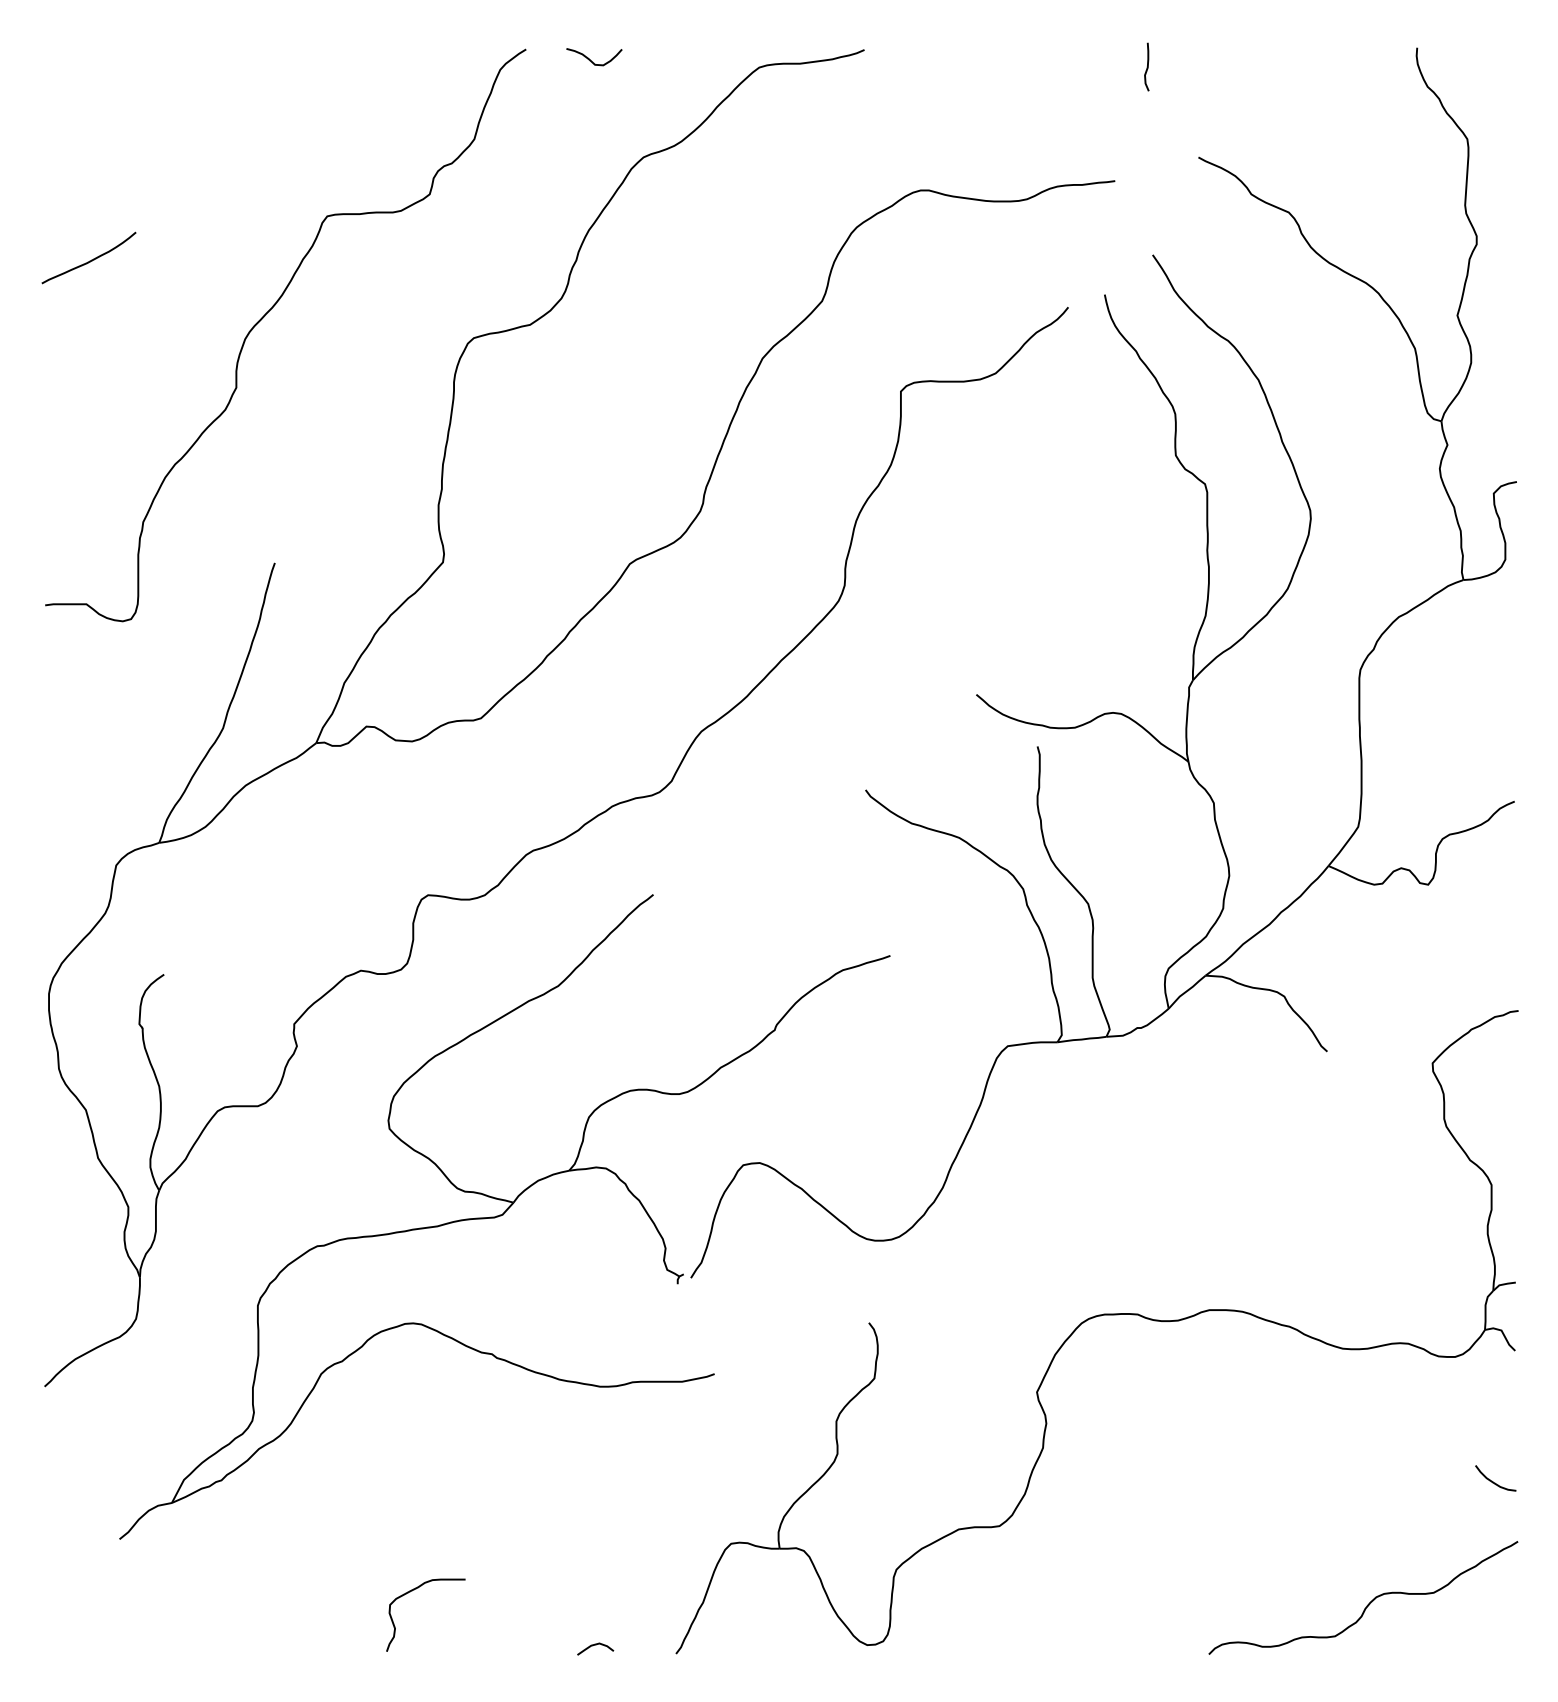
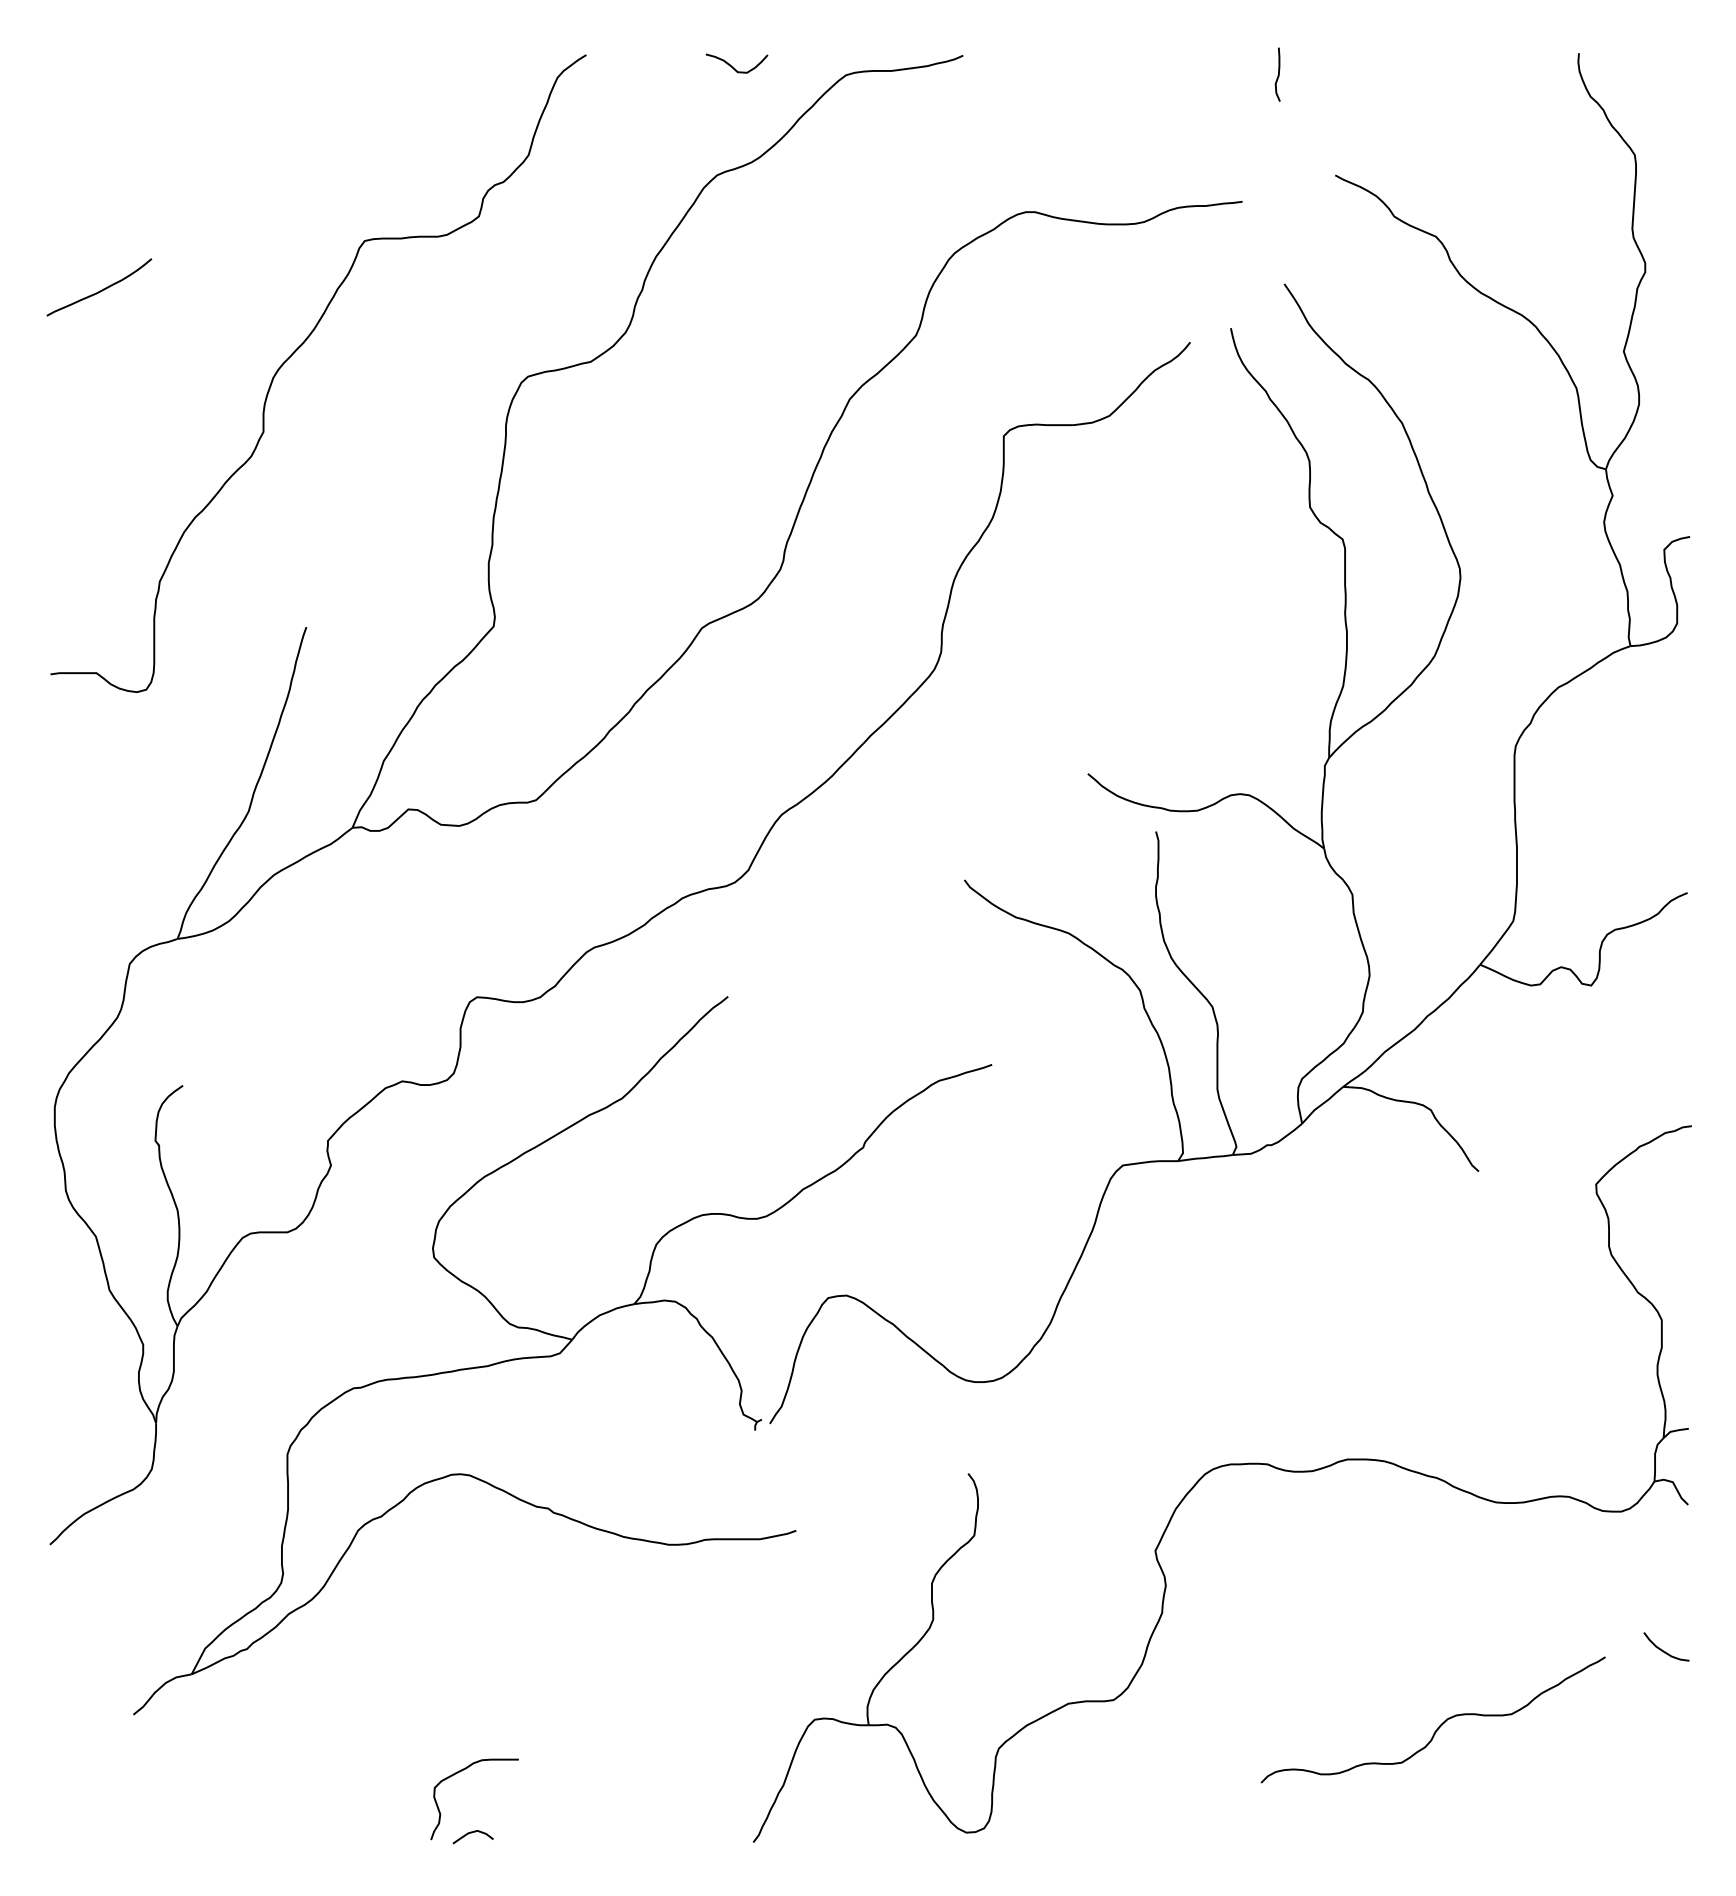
curve: (591, 60) -> (733, 67), moved
curve: (1369, 1602) -> (1440, 1725), moved
curve: (595, 1645) -> (473, 1833), moved

